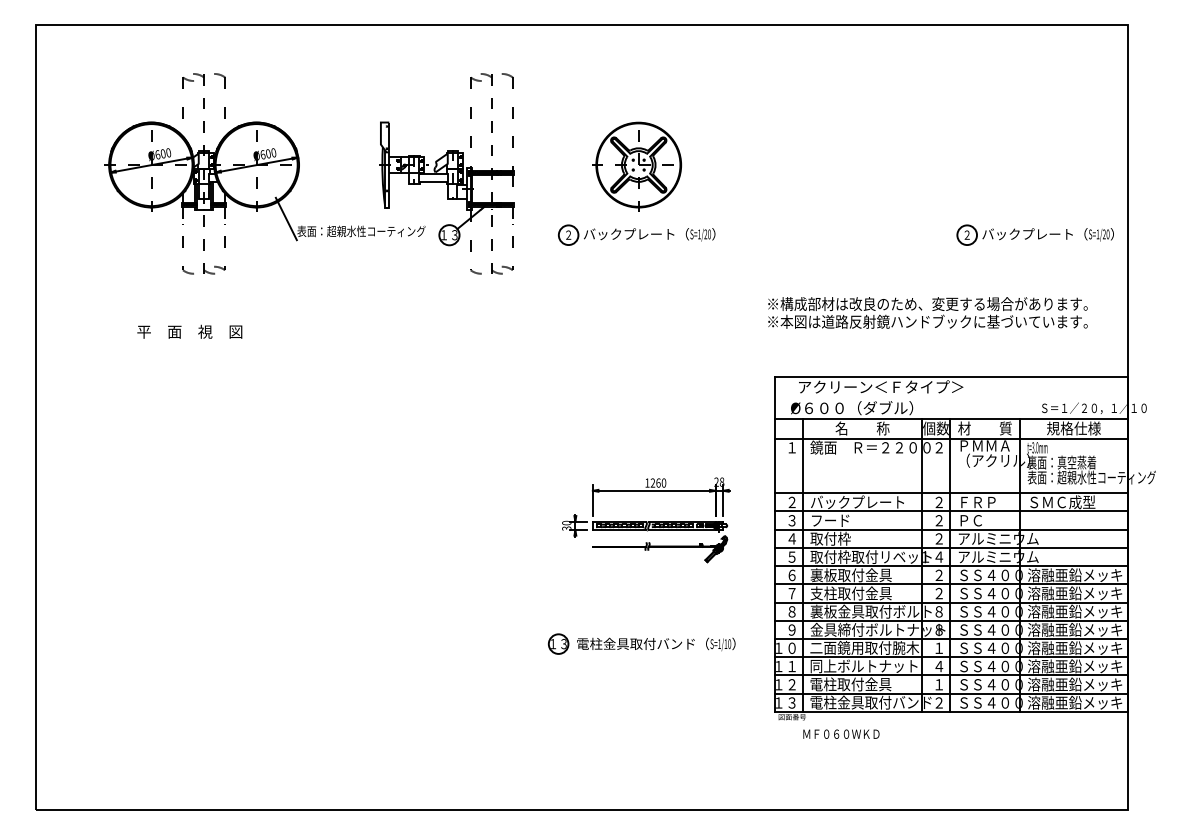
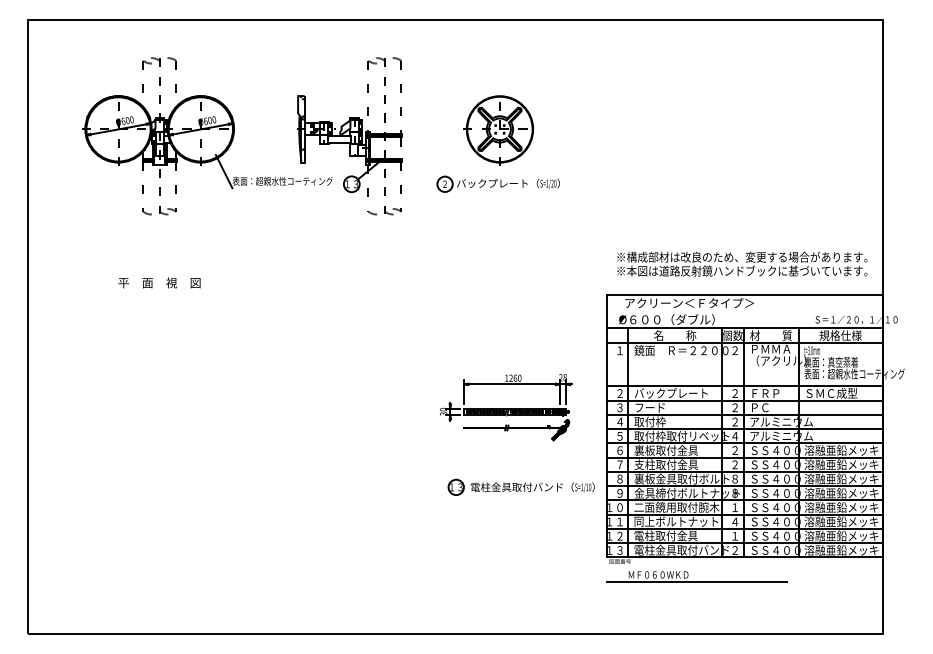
part: (1034, 234) -> (809, 183), removed
text: (928, 312) -> (742, 263), moved
text: (189, 331) -> (159, 282), moved
part: (640, 642) -> (520, 486), moved
line: (889, 742) -> (696, 581), added

